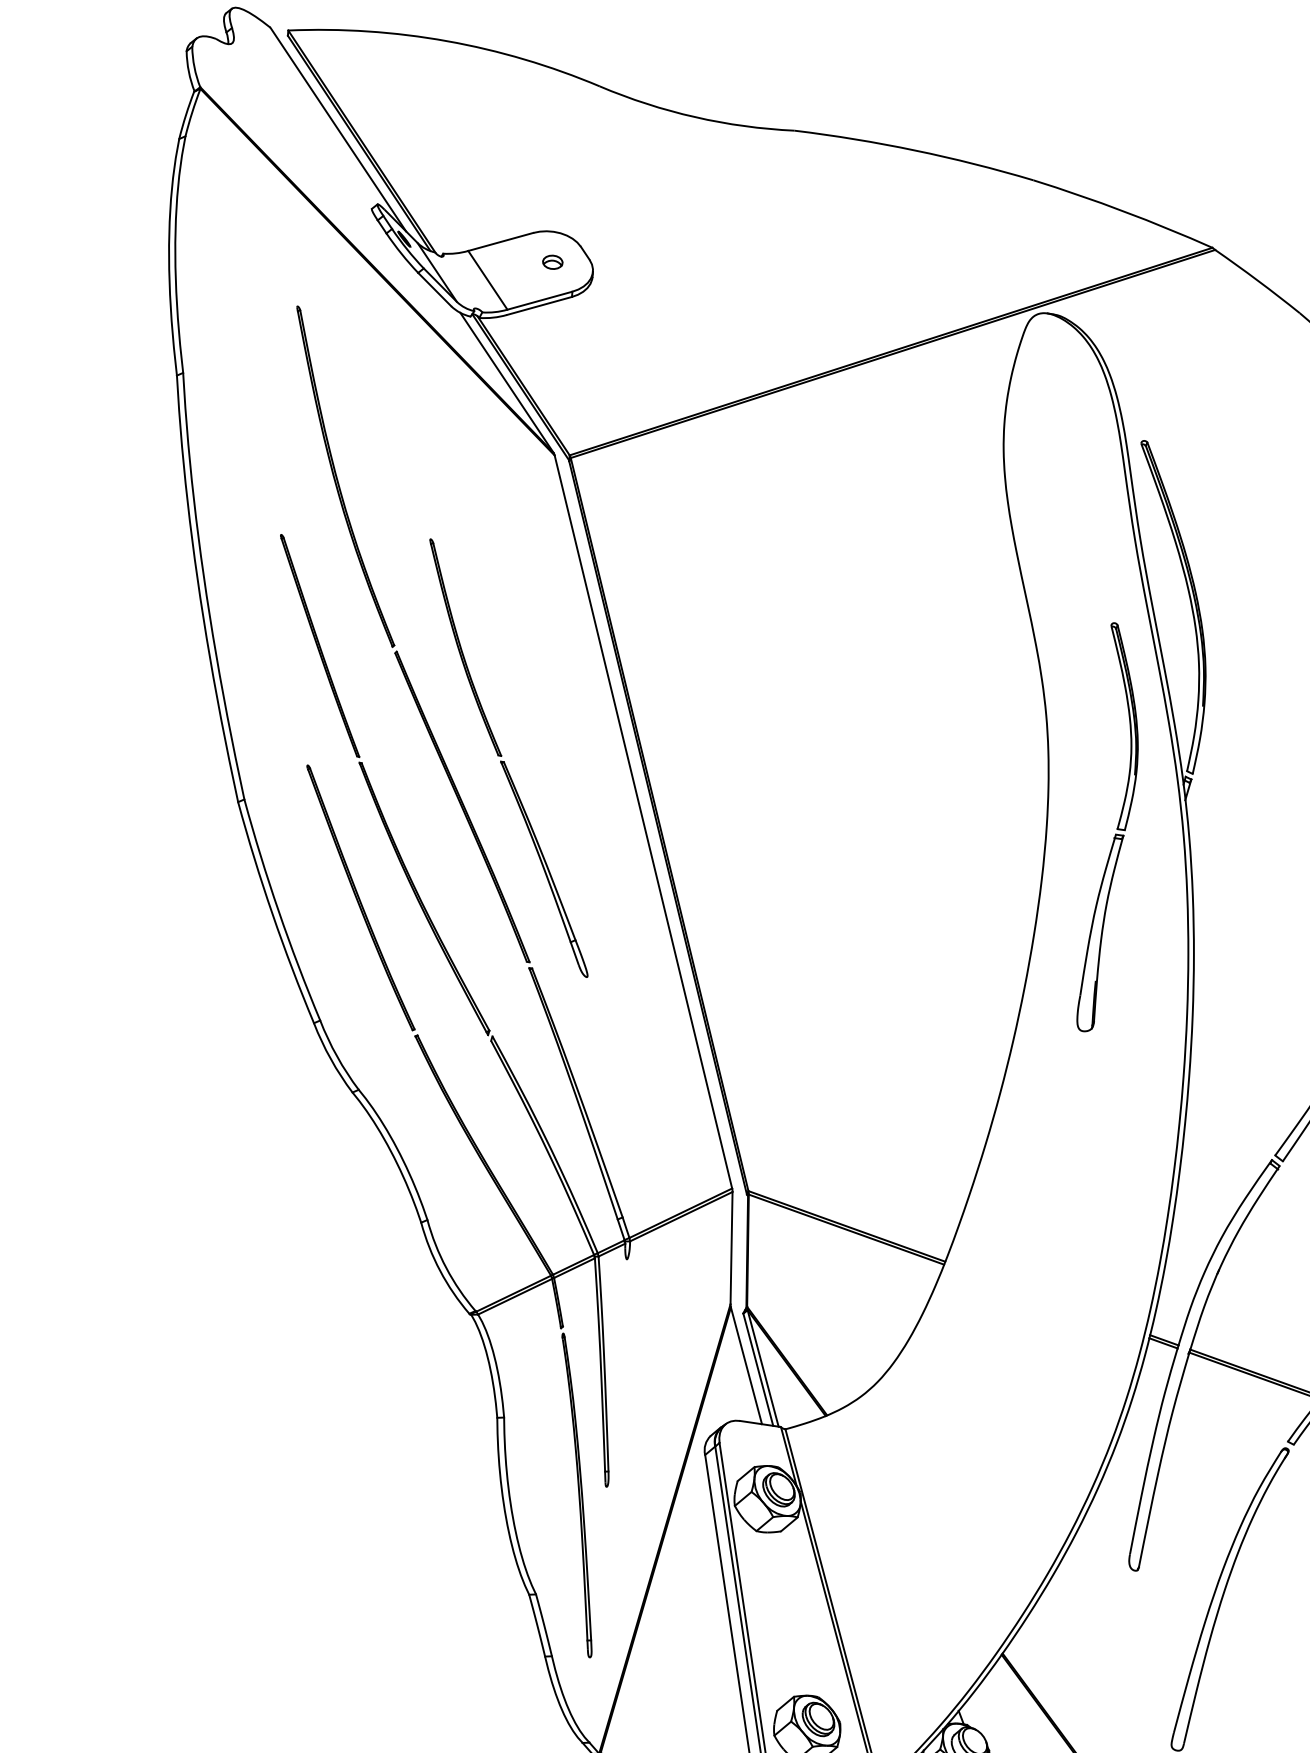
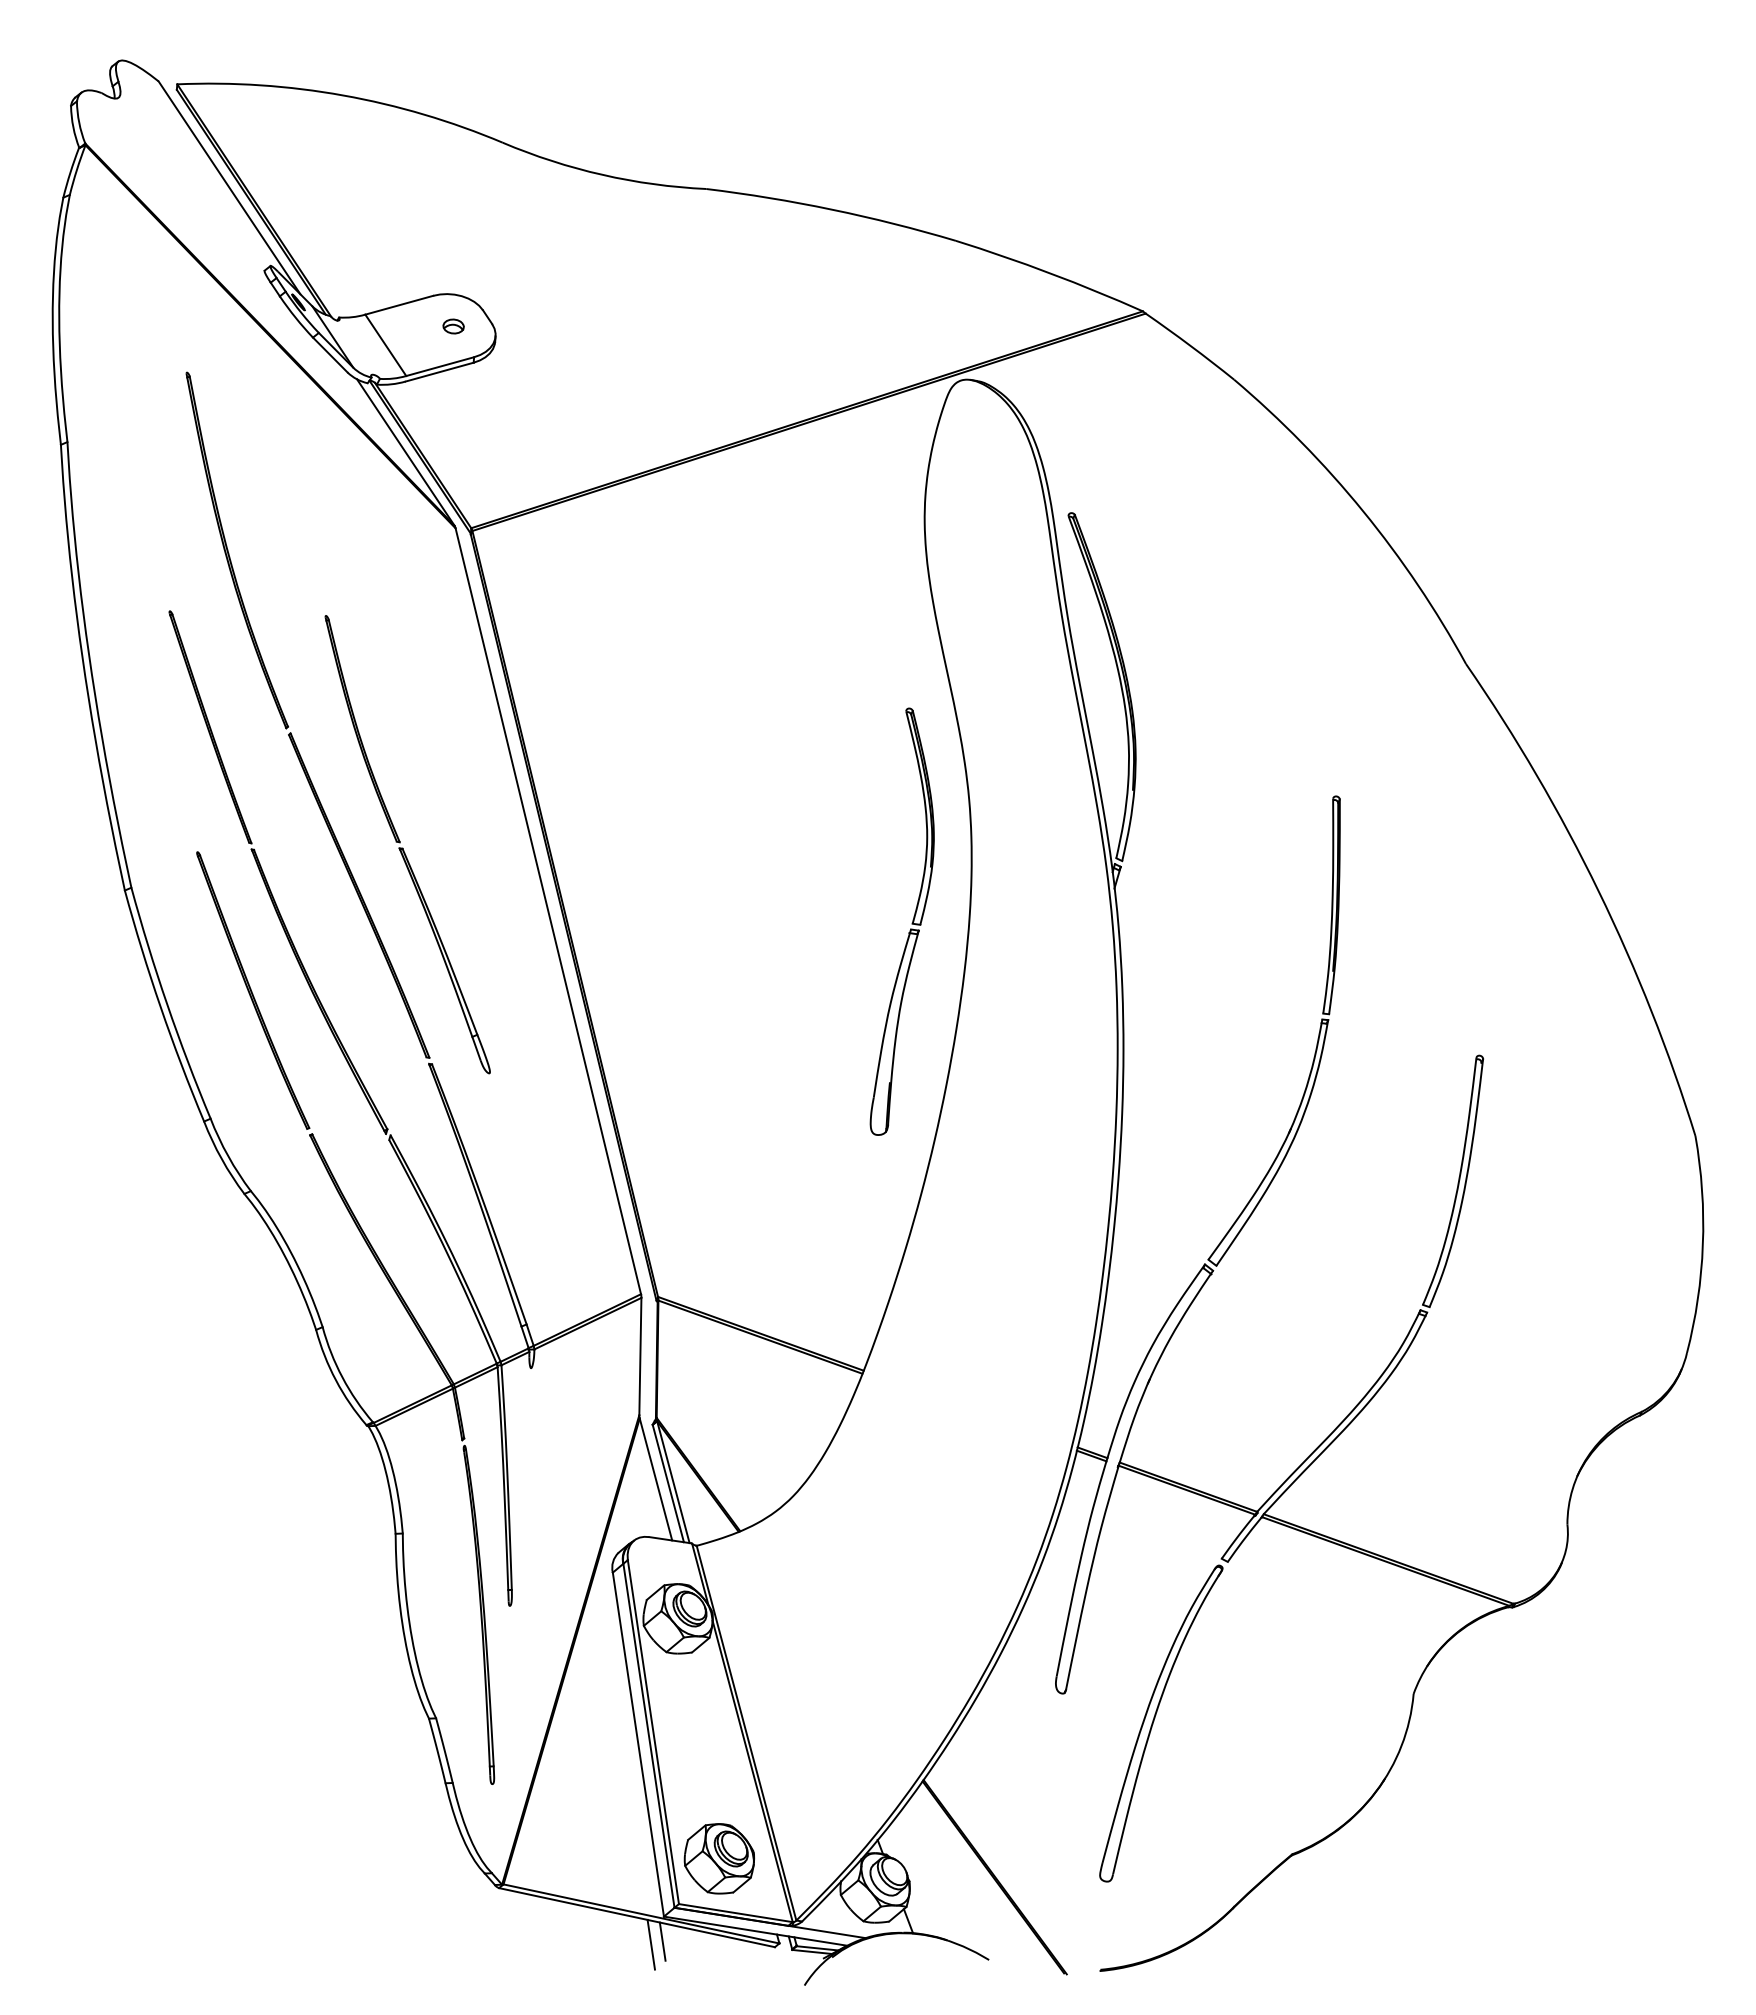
part: (1116, 828) -> (911, 923), moved

